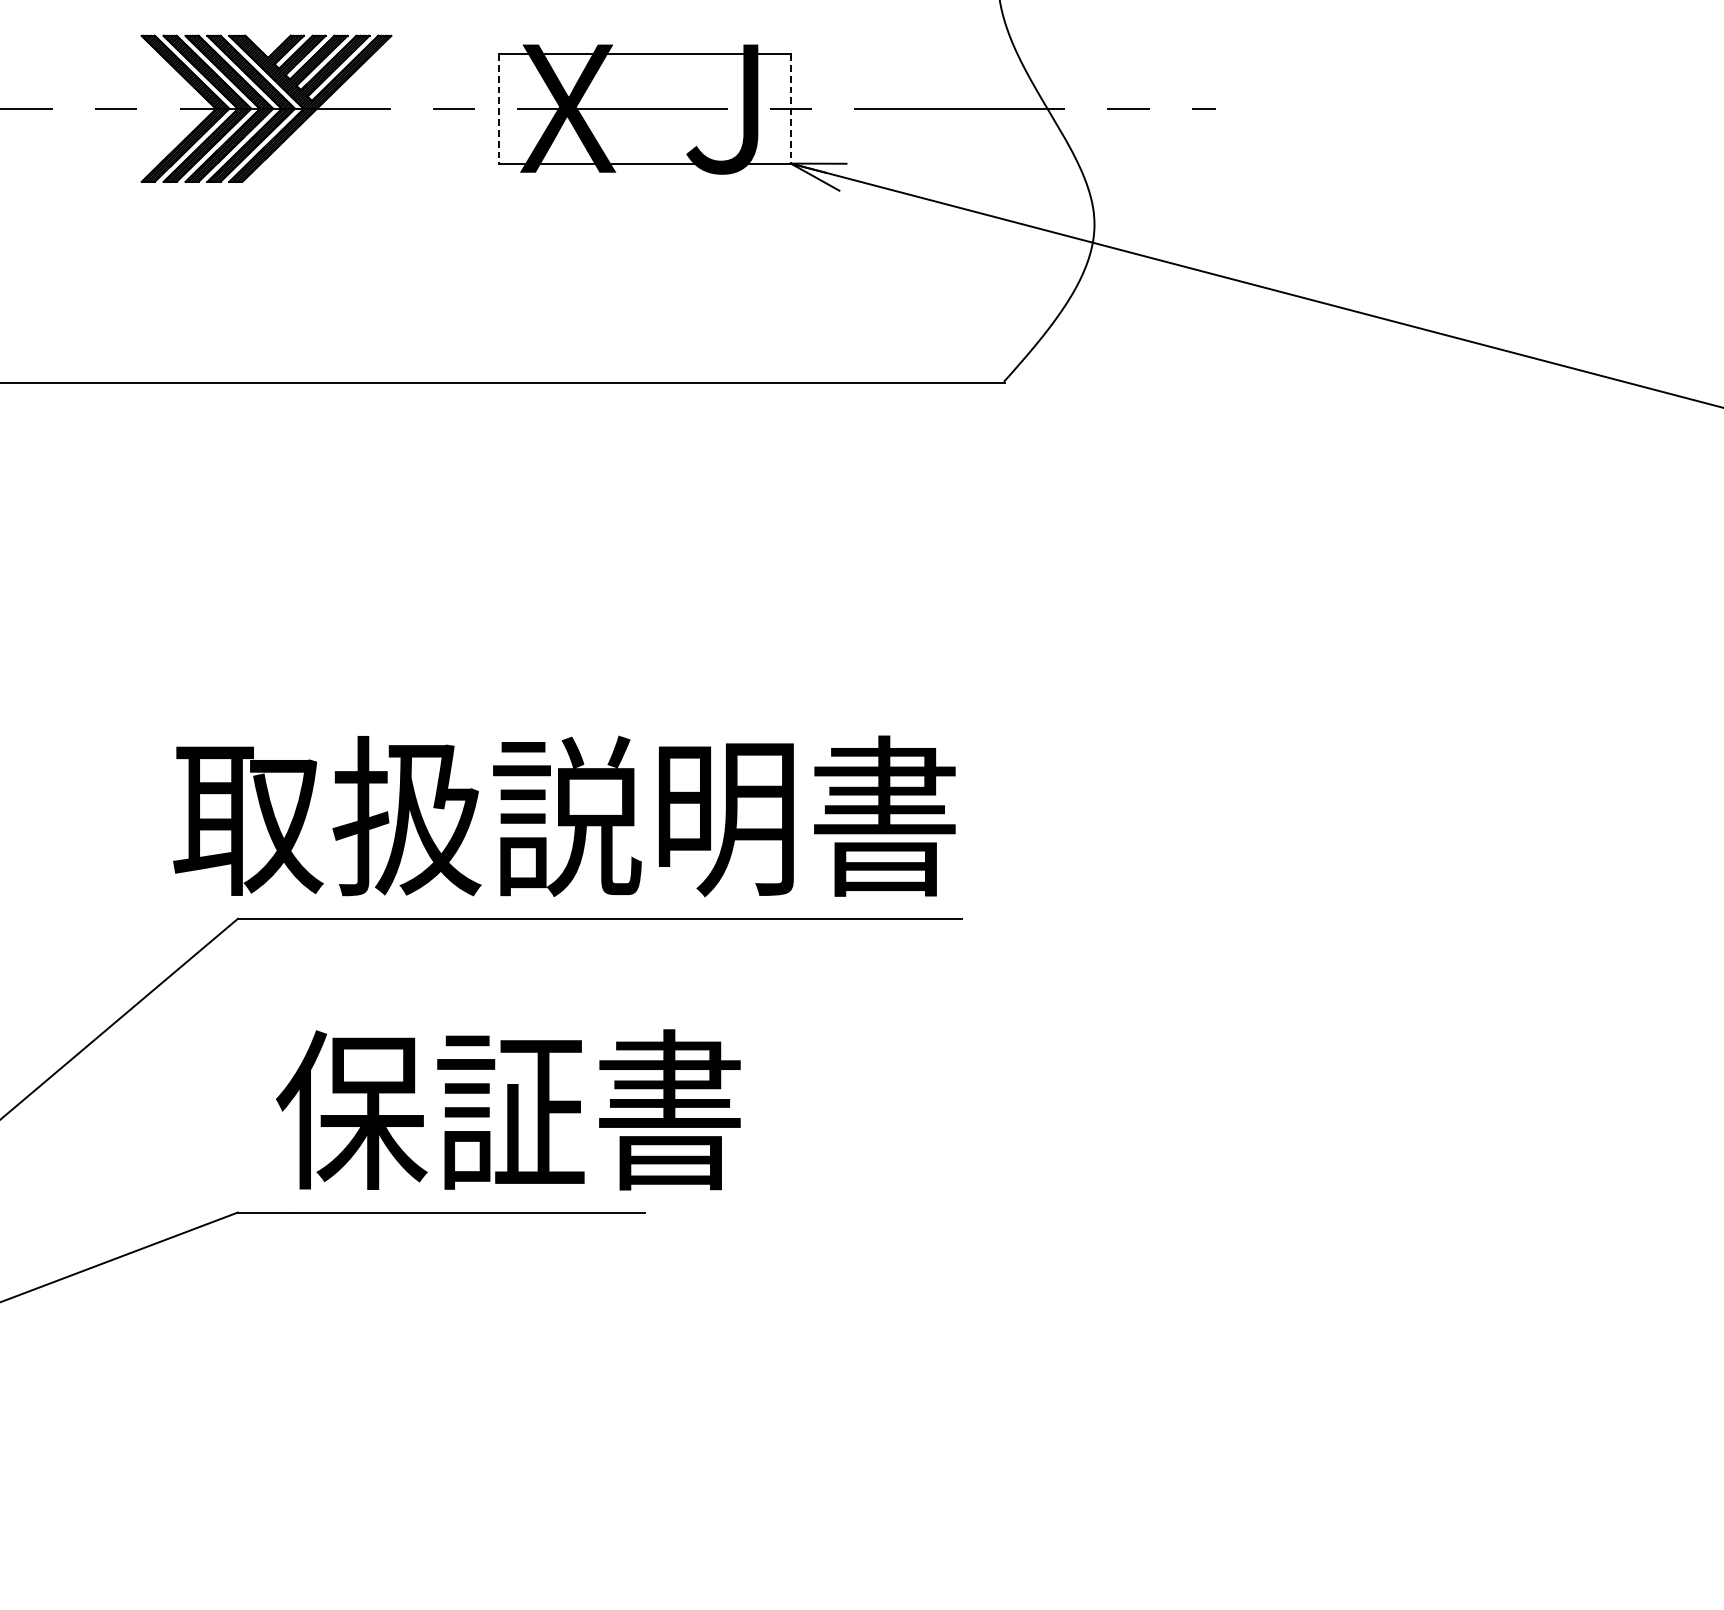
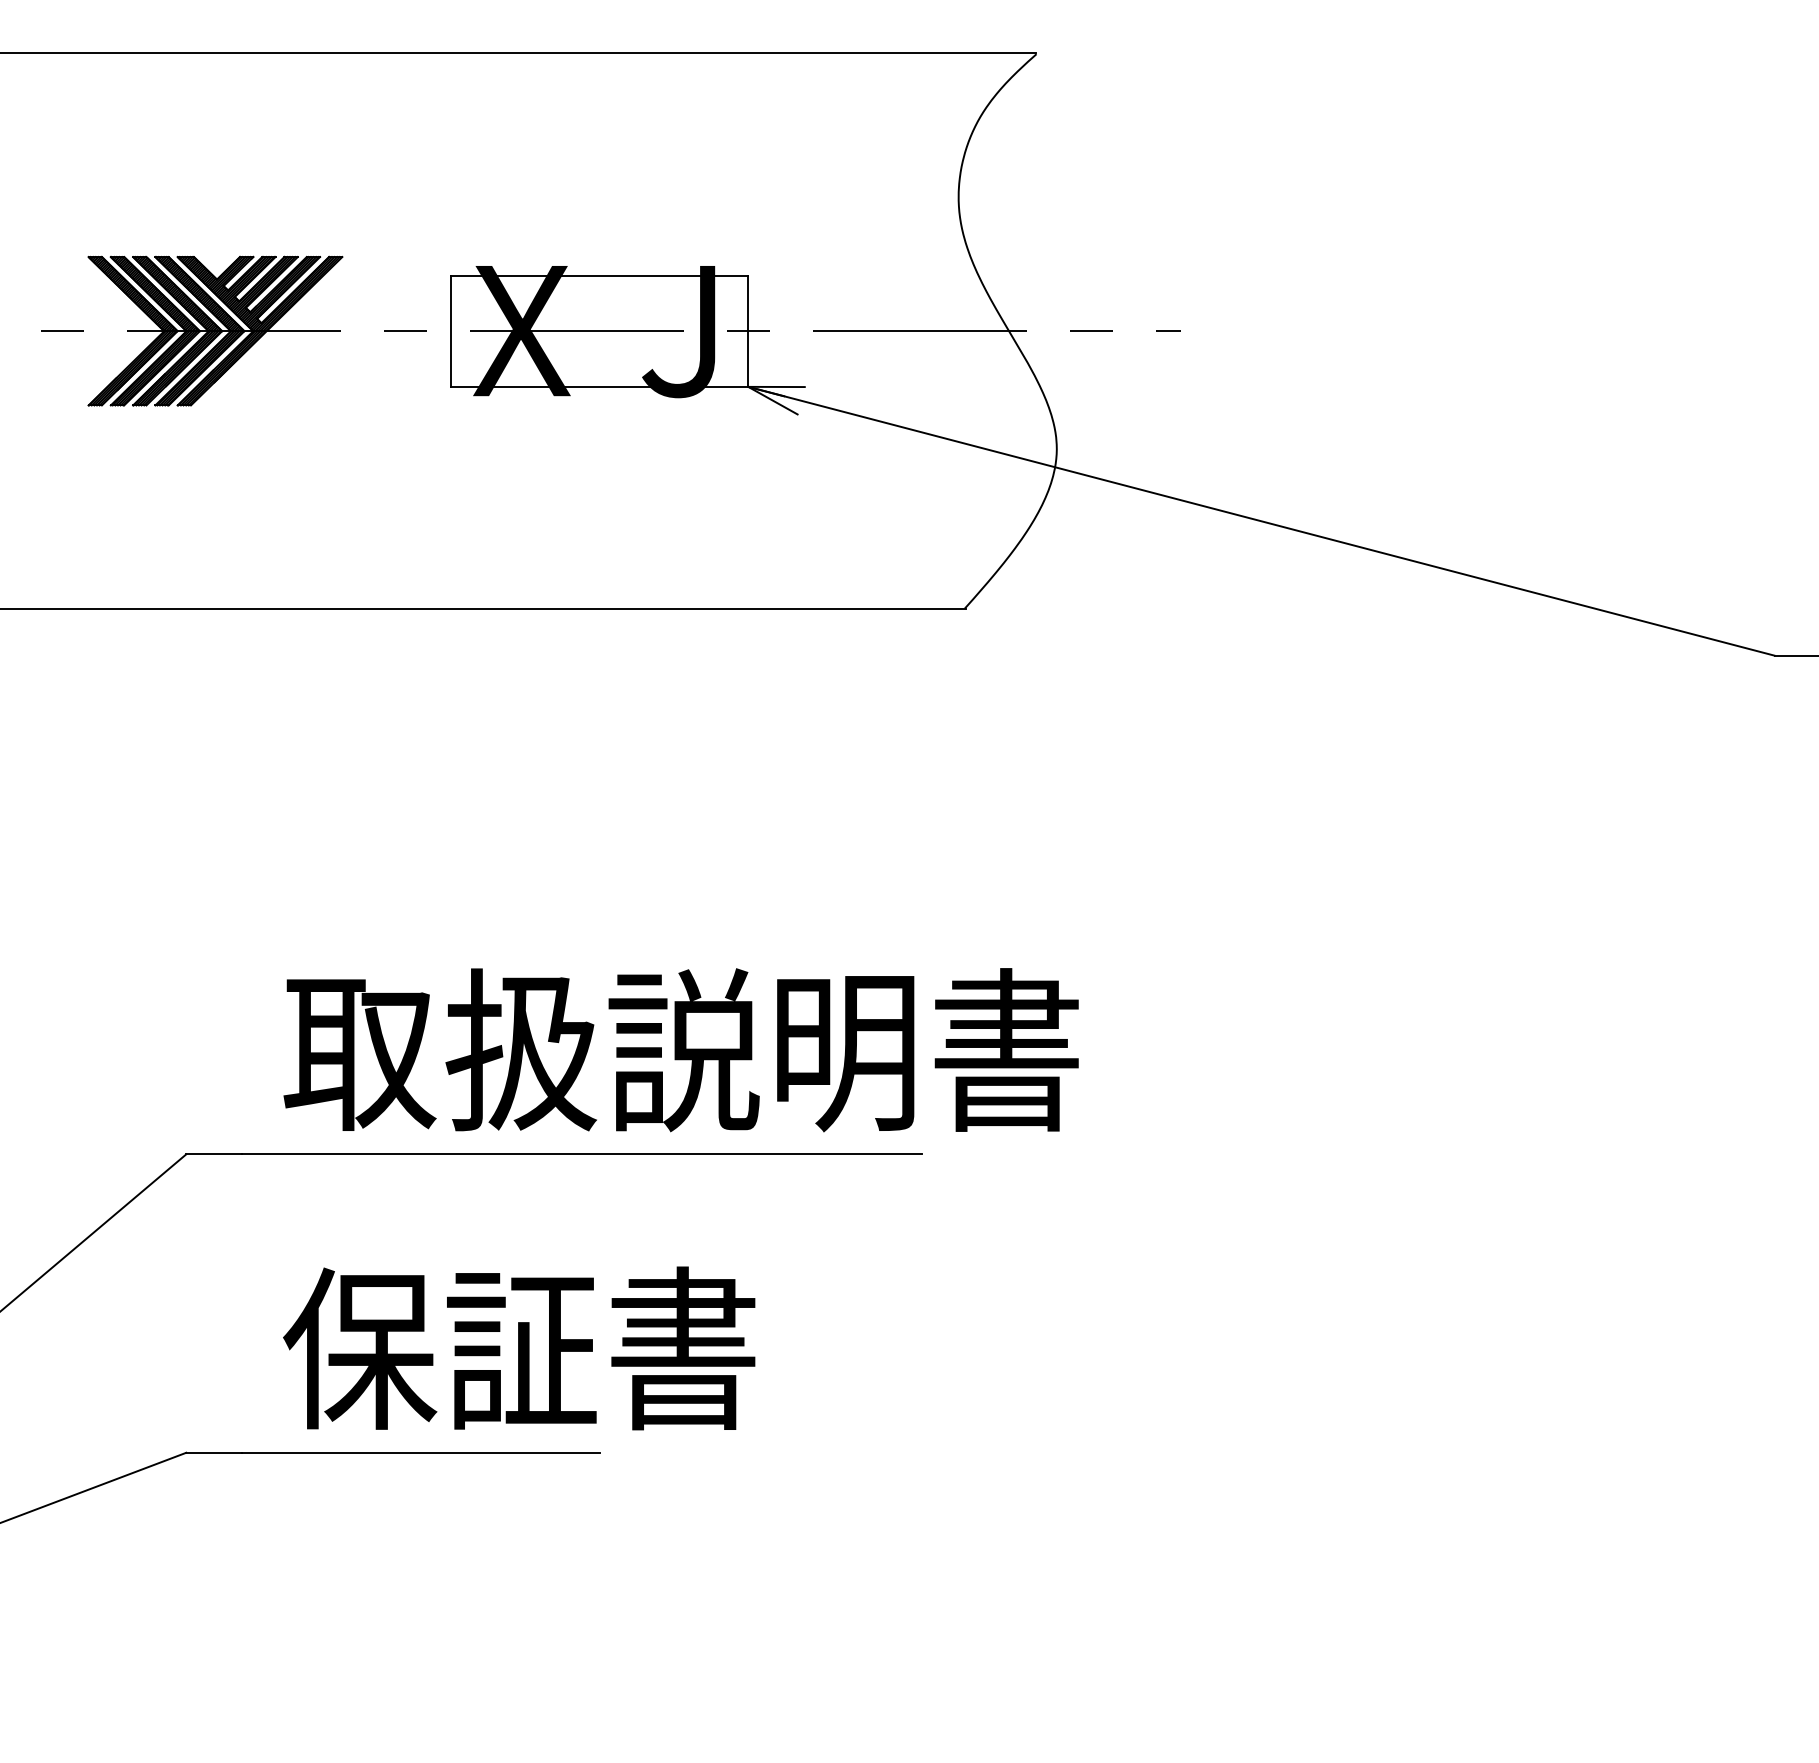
line: (498, 109) -> (451, 331), dashed -> solid
line: (791, 109) -> (748, 331), dashed -> solid
text: (563, 816) -> (680, 1050), moved
text: (508, 1109) -> (519, 1348), moved

